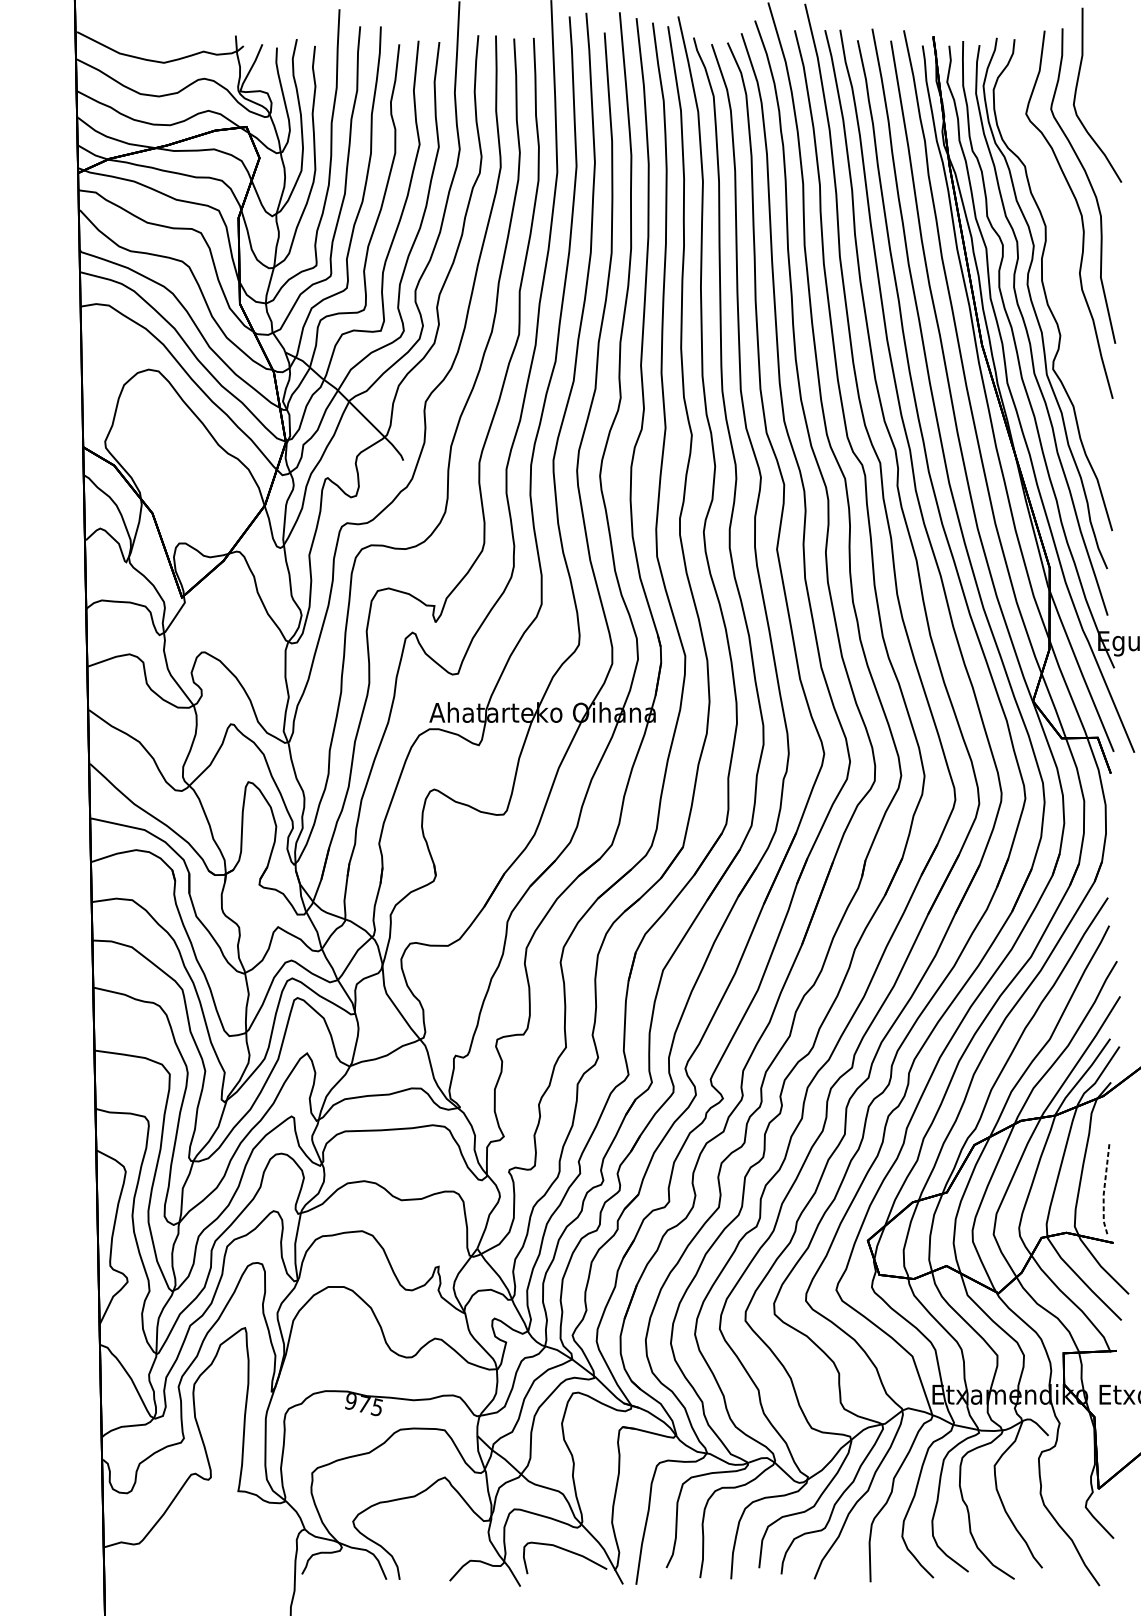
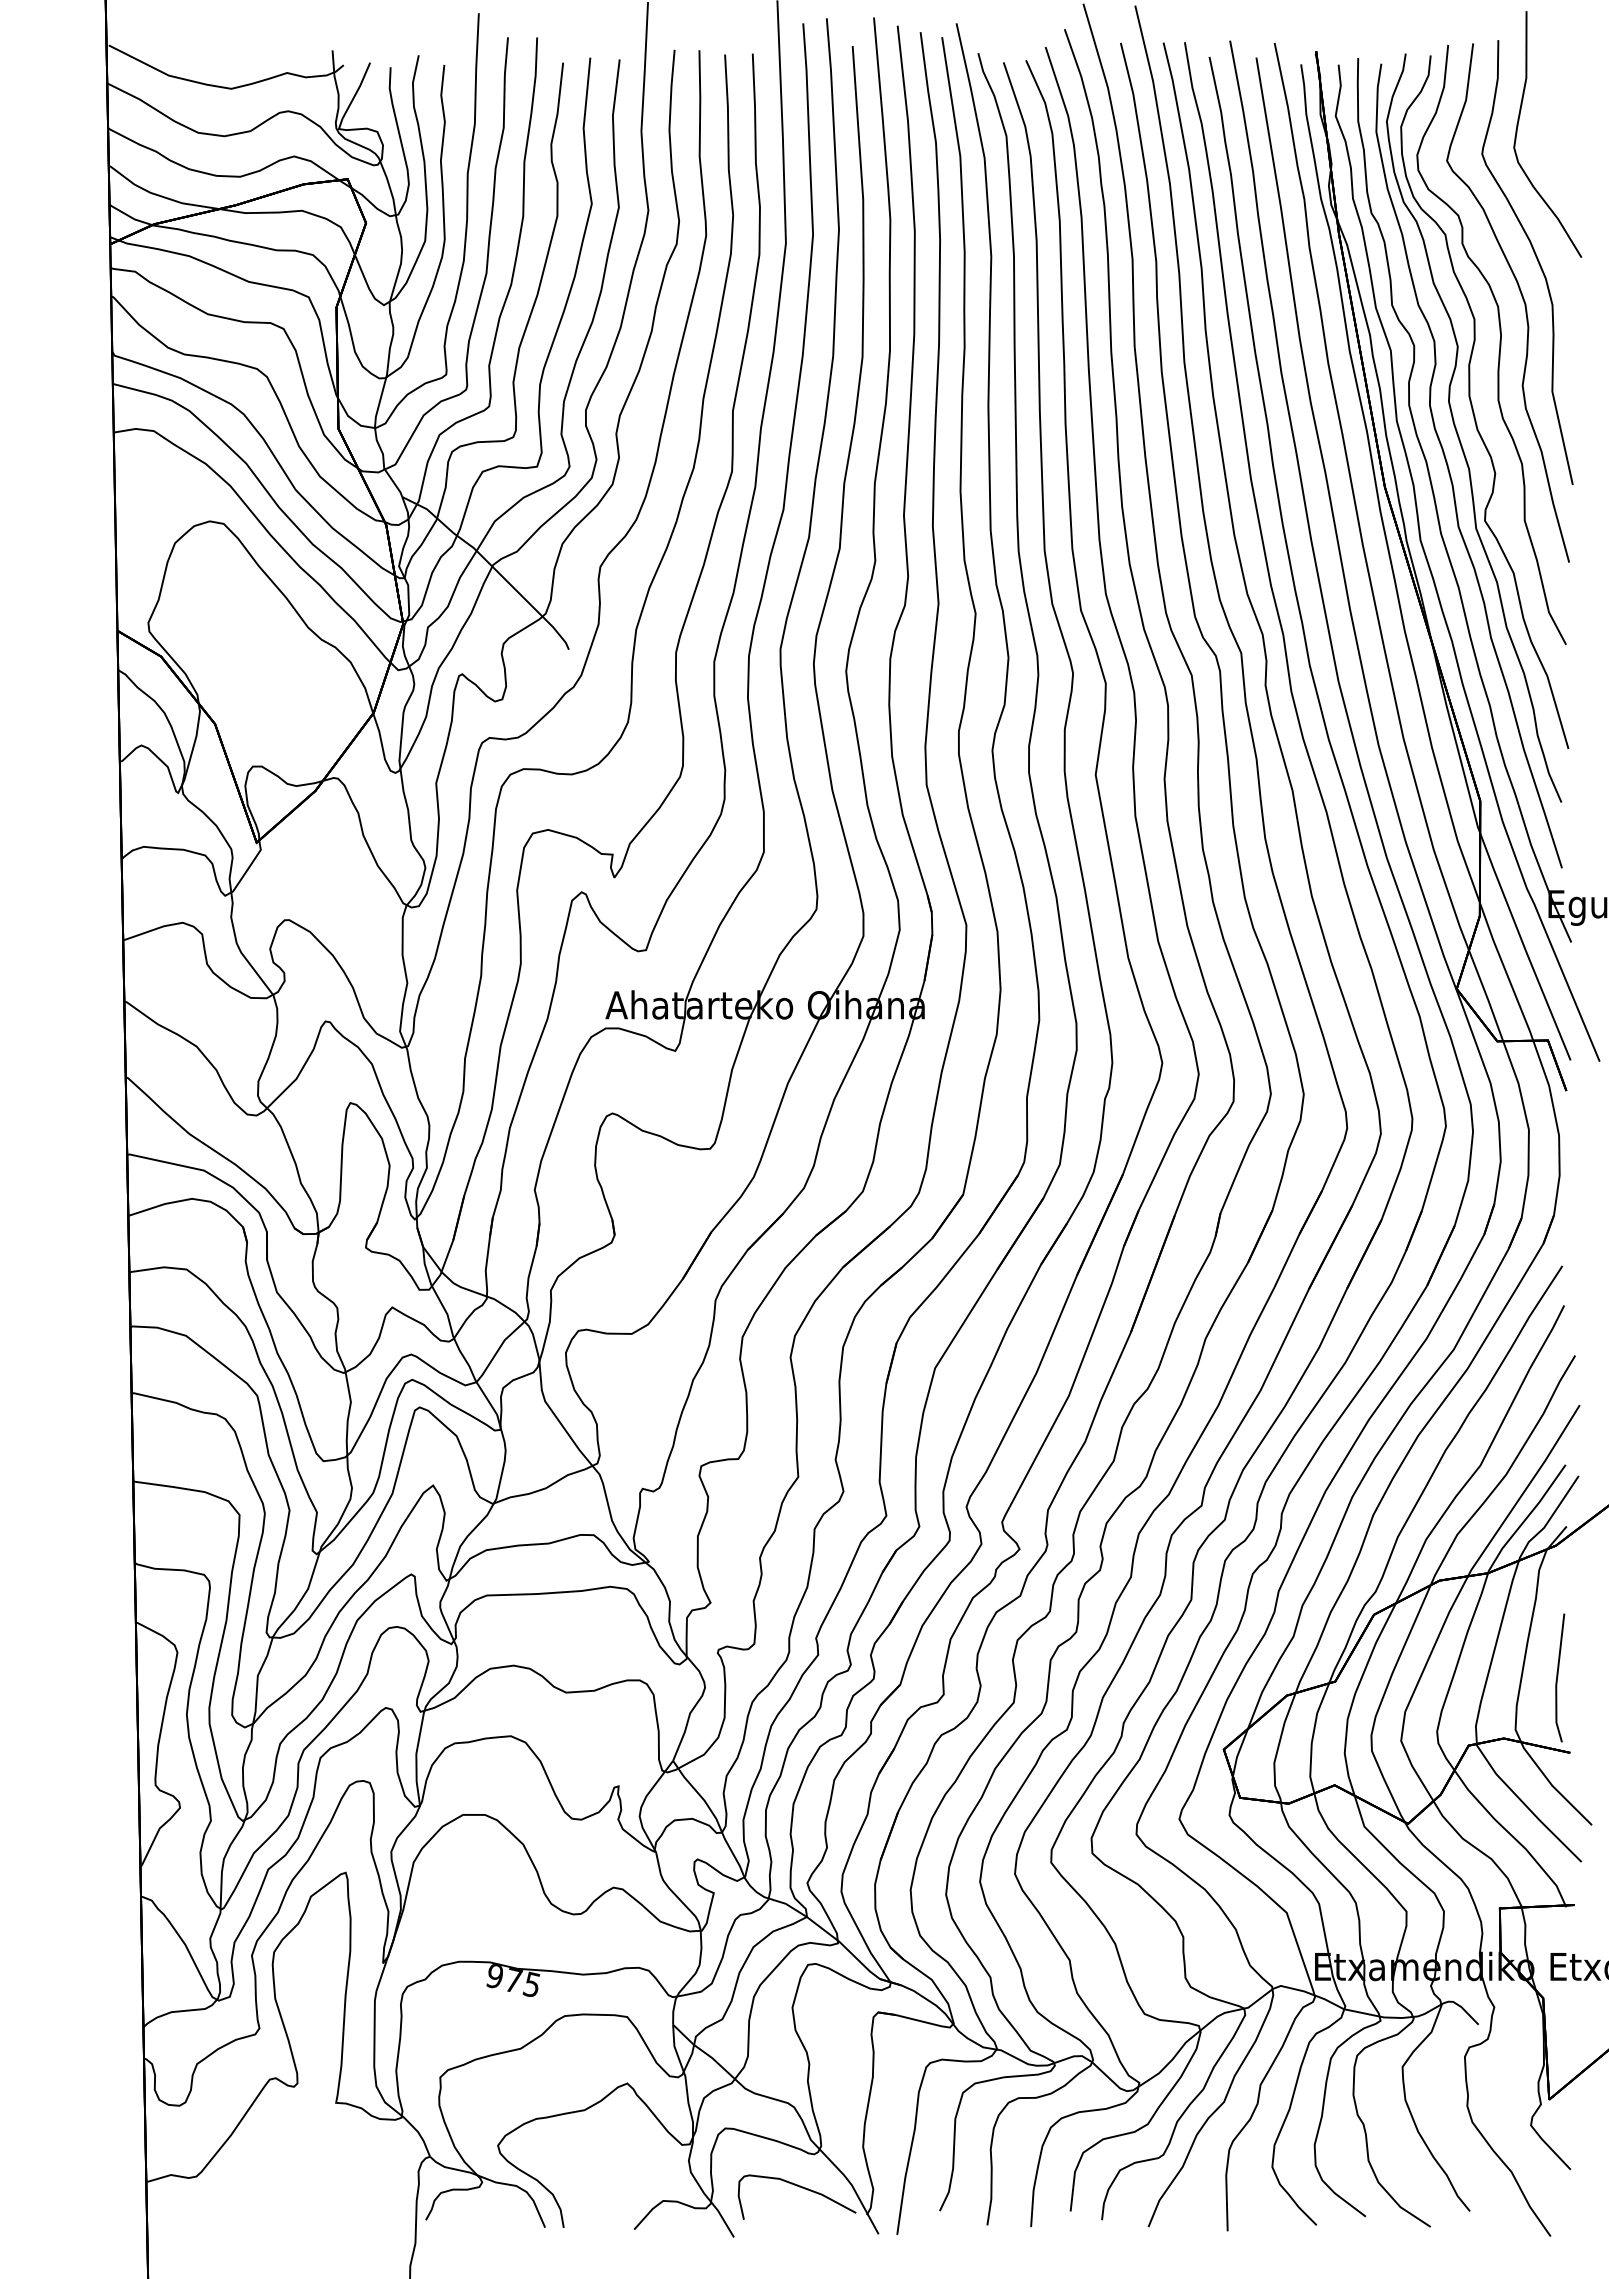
curve: (1063, 244) -> (1499, 344), added
line: (1103, 1190) -> (1556, 1679), dashed -> solid

